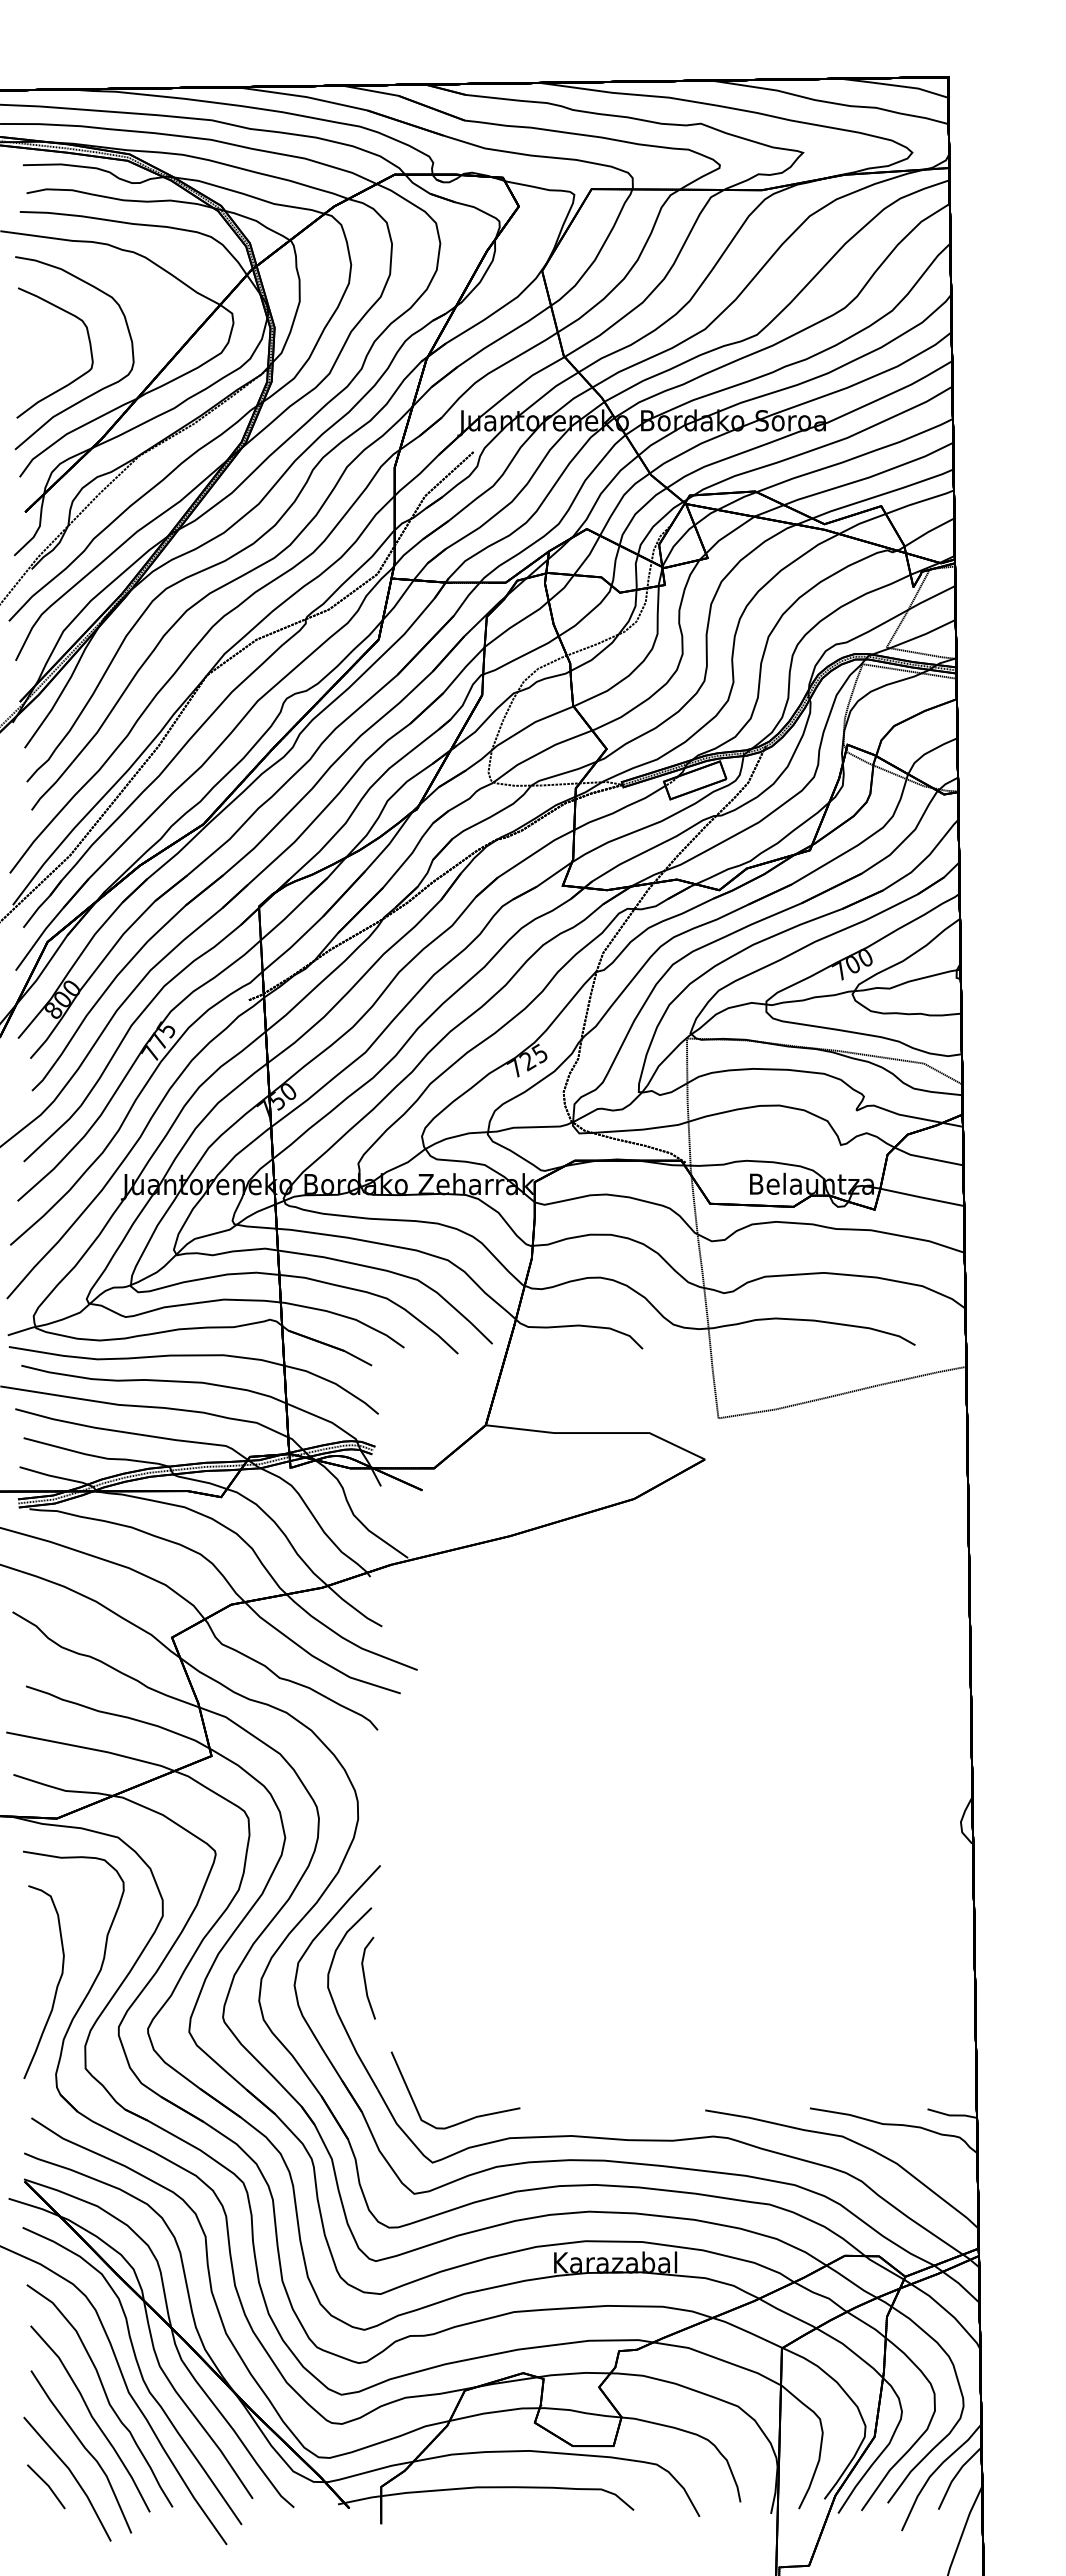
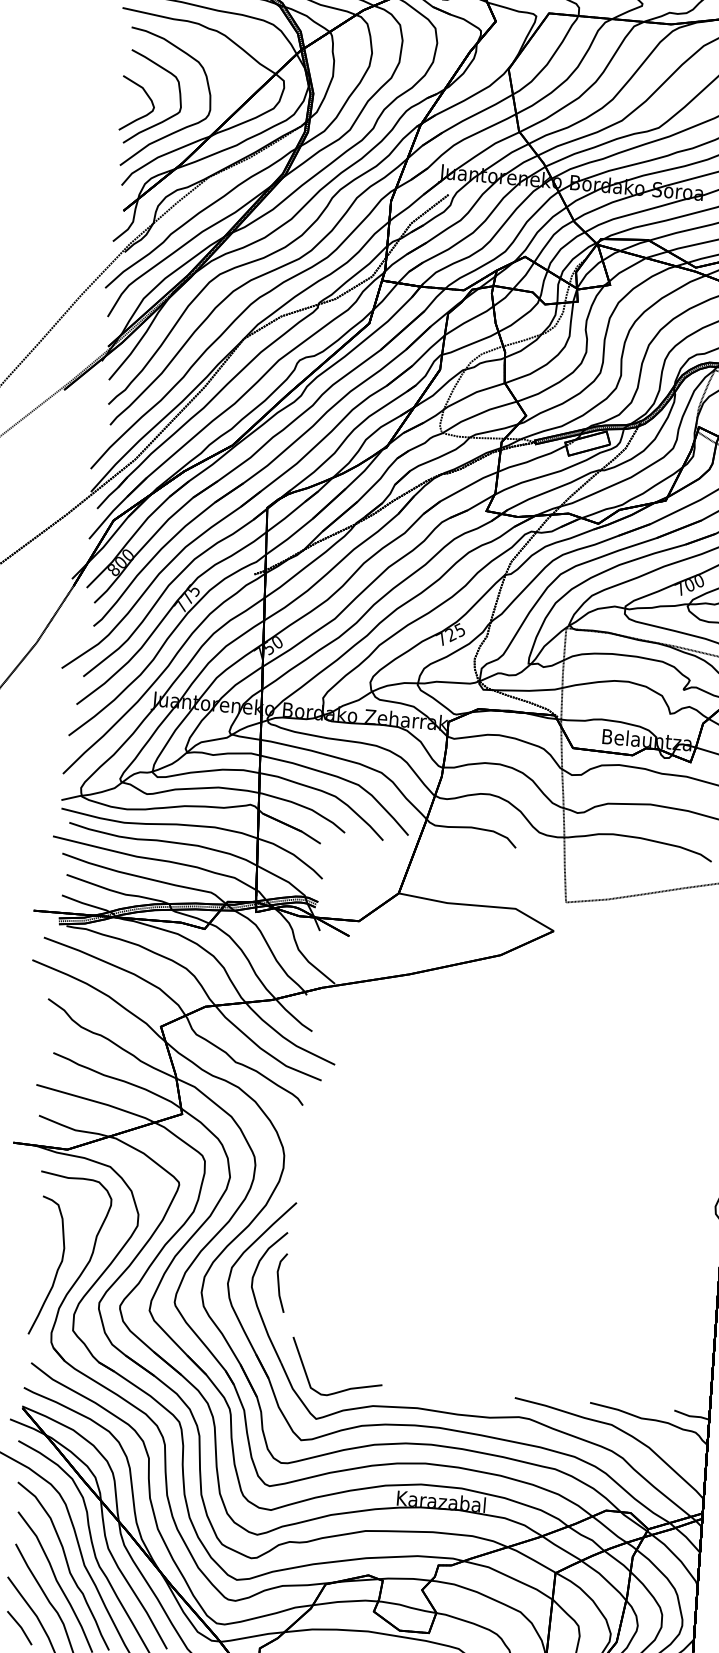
part: (47, 353) -> (148, 98), added

